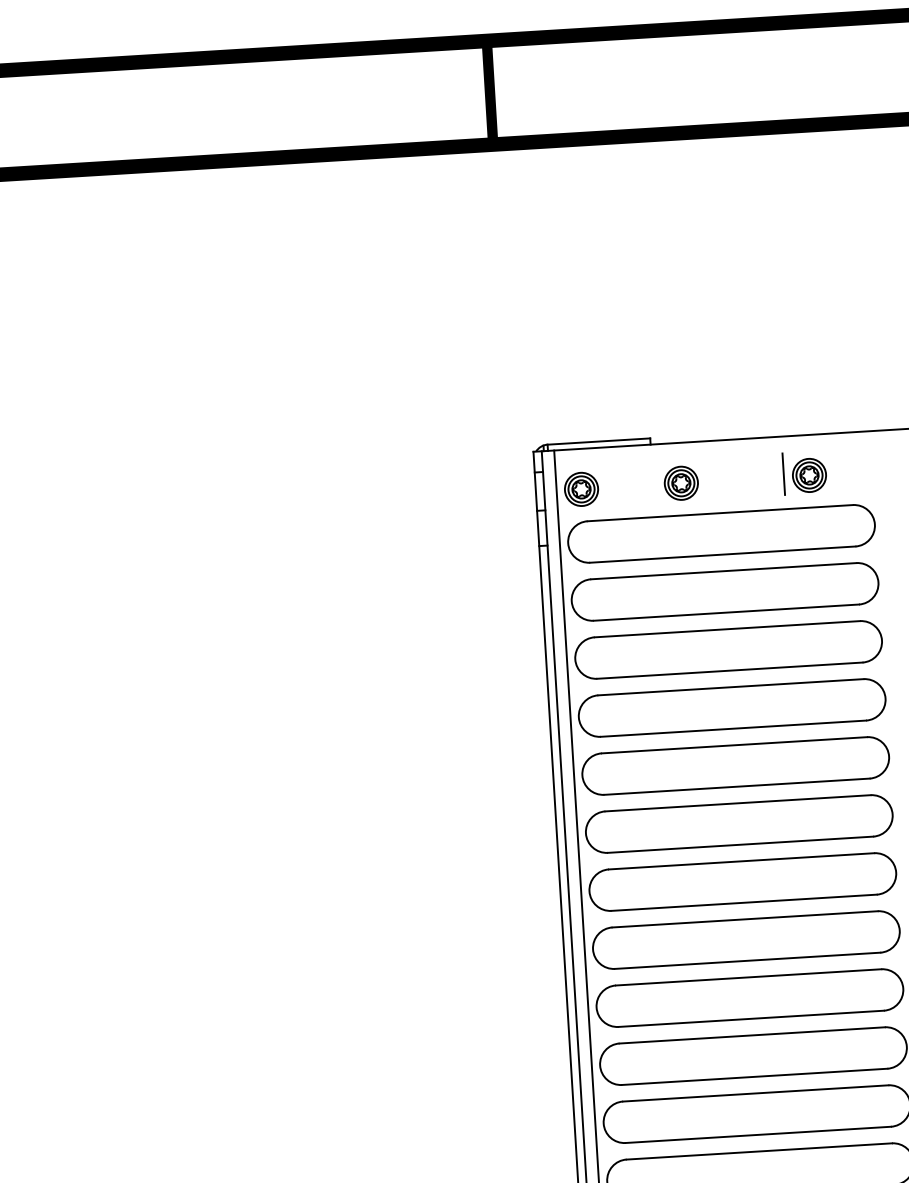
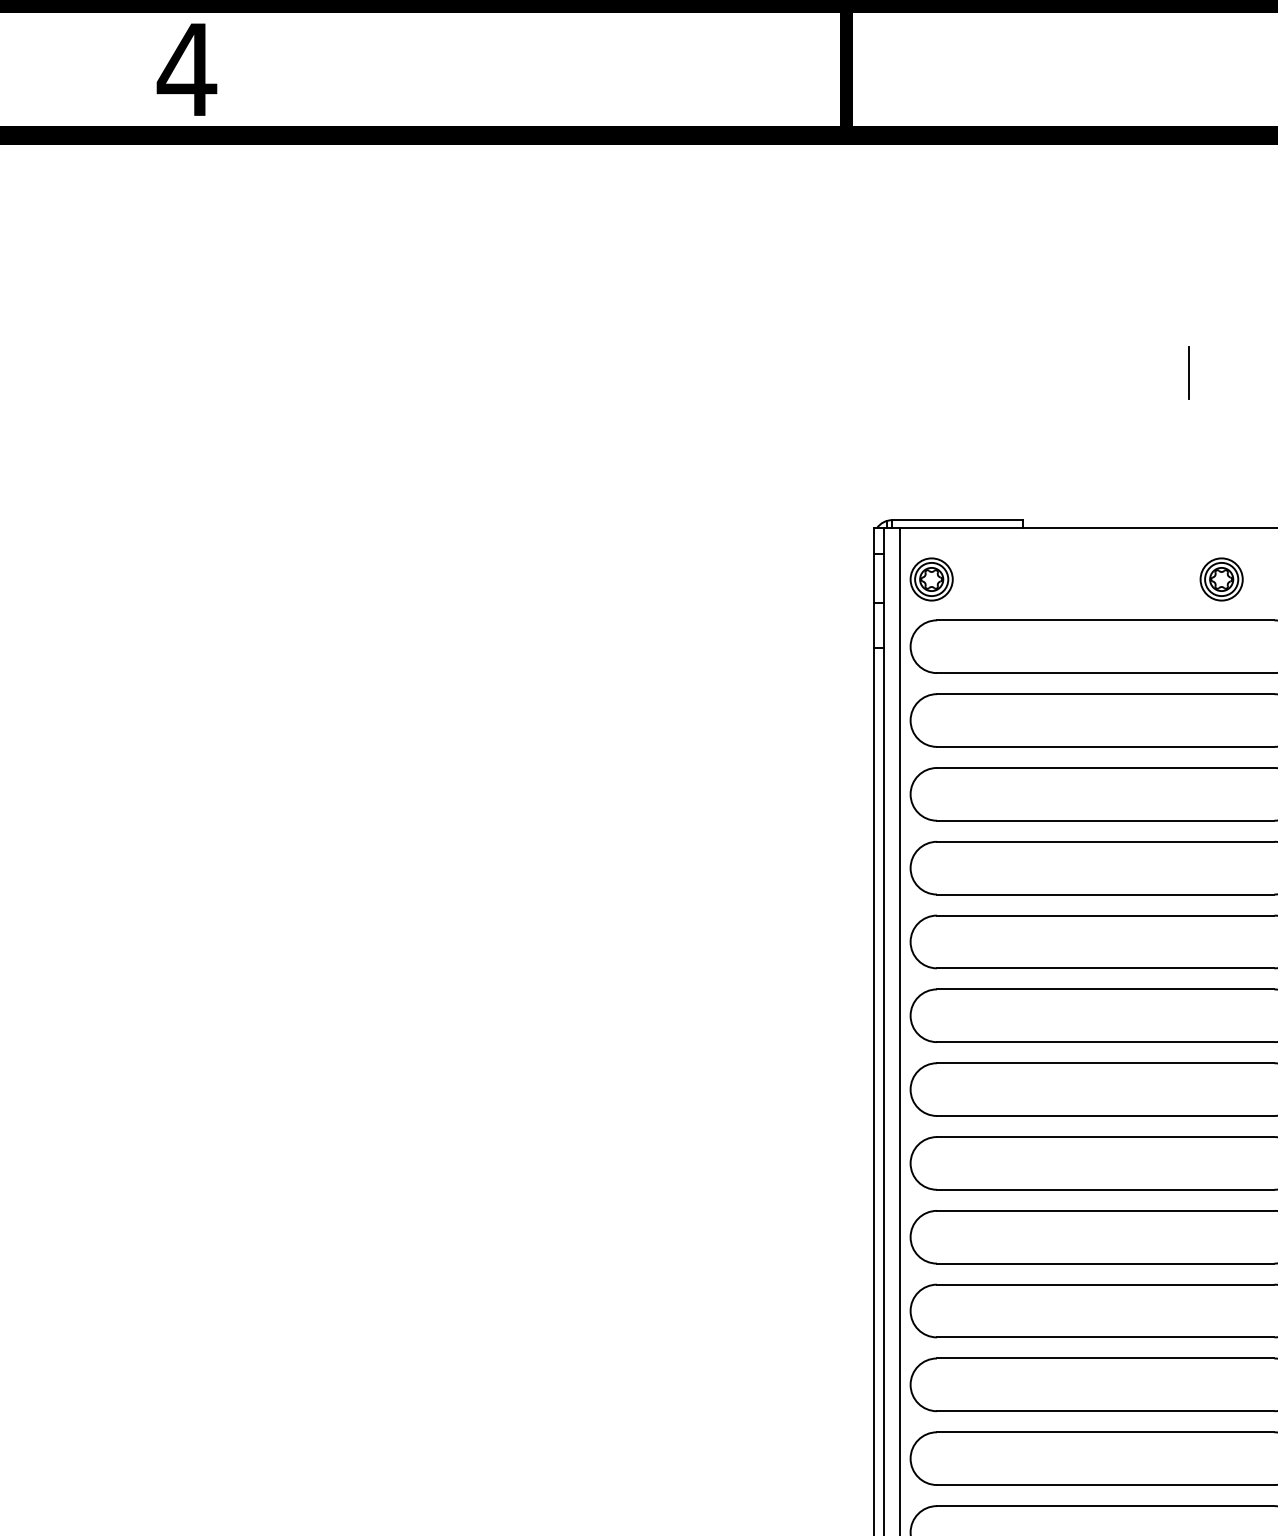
line: (783, 473) -> (1188, 372), moved
part: (681, 483) -> (1058, 579), removed

